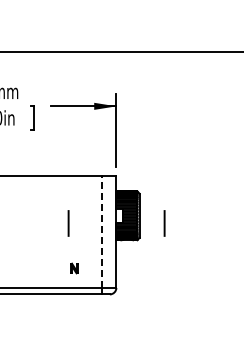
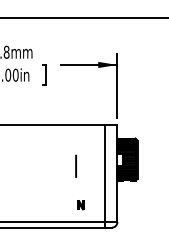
line: (164, 223) -> (159, 166), removed
line: (101, 232) -> (104, 174), dashed -> solid

